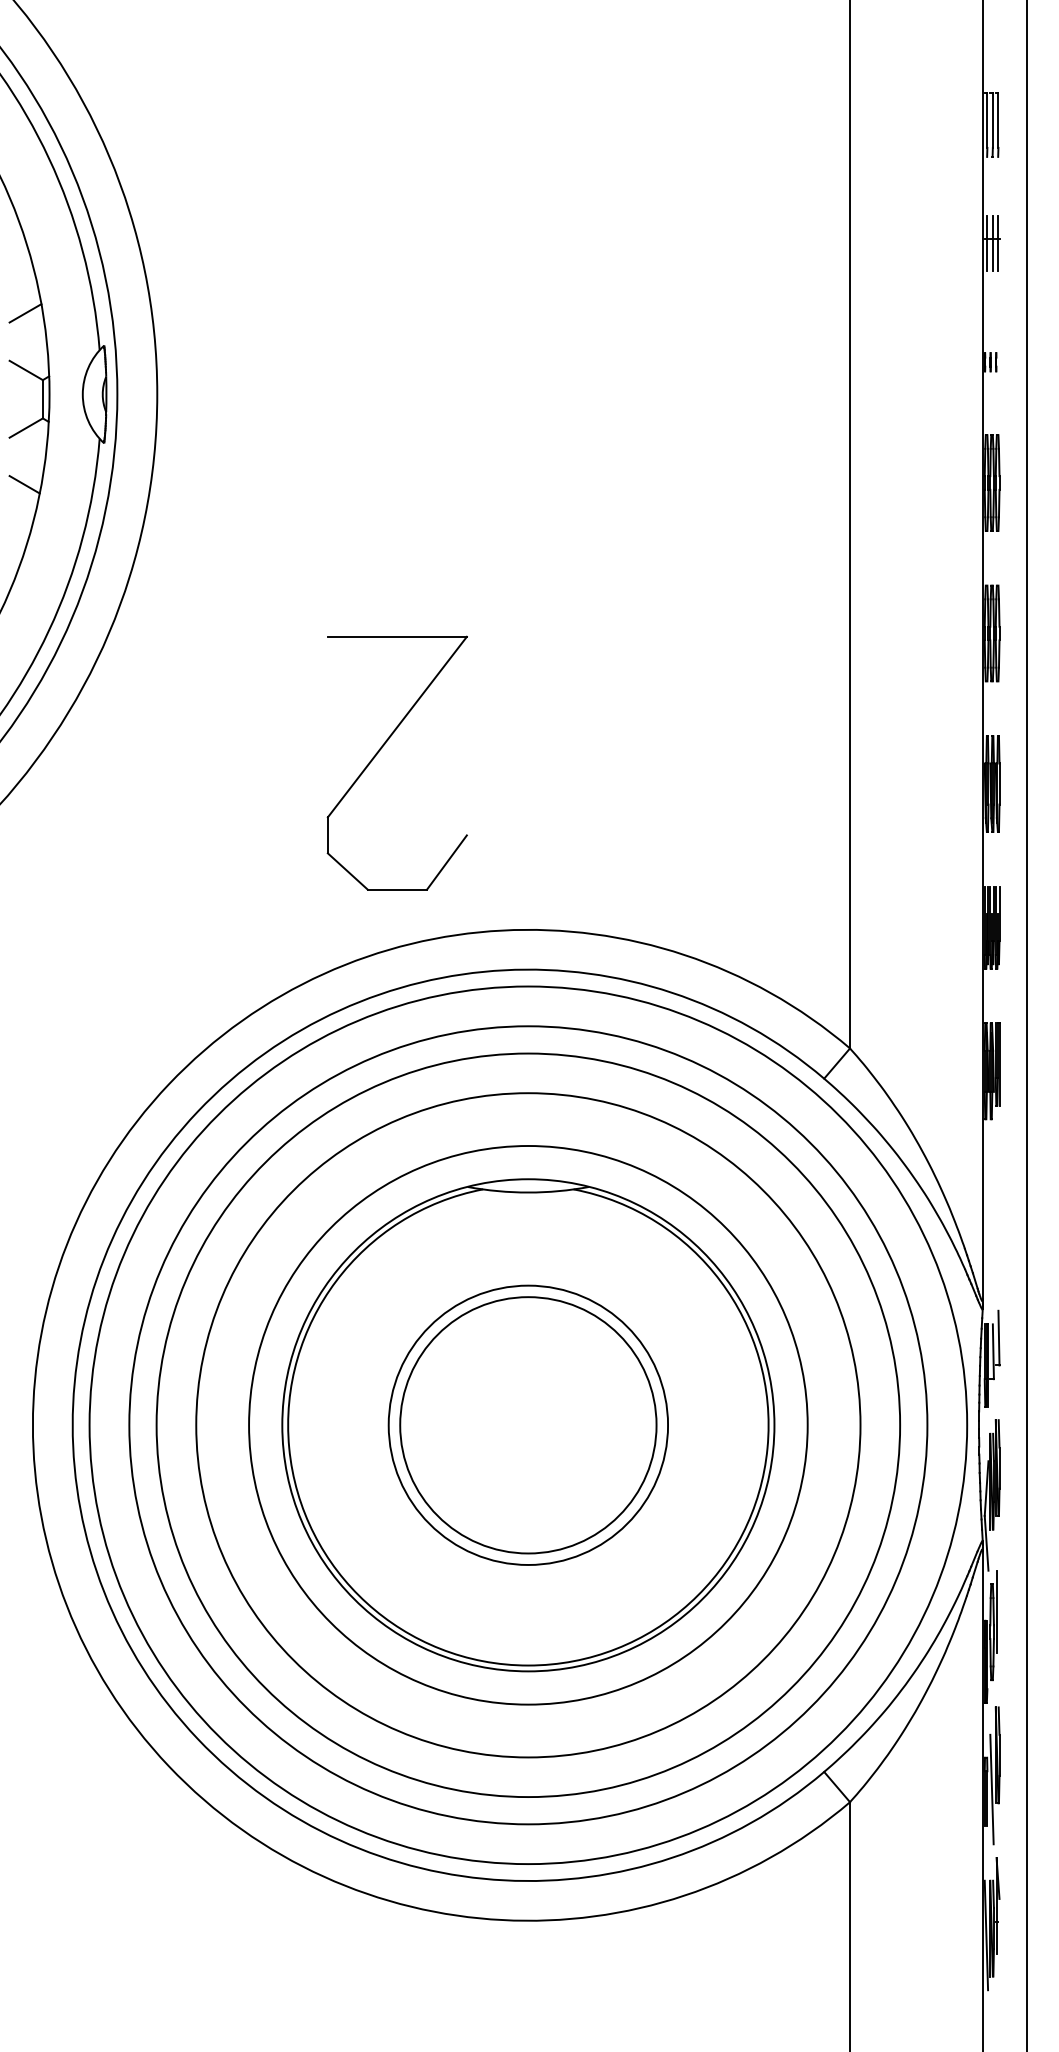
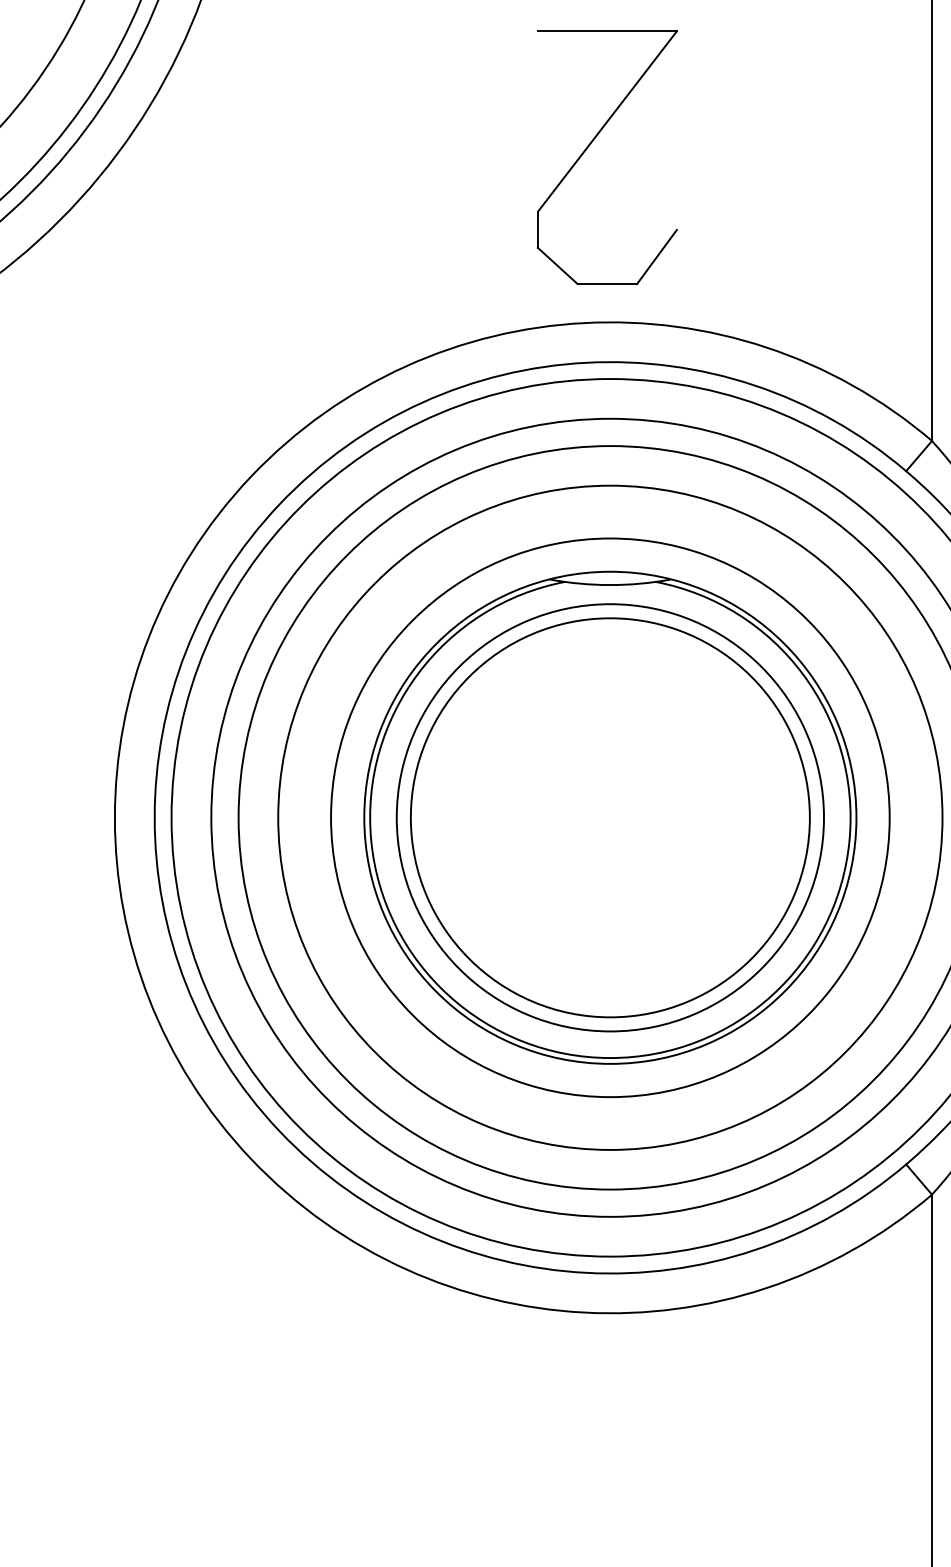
part: (382, 748) -> (592, 143), moved
circle: (527, 1424) -> (609, 817), size x1.43
circle: (528, 1424) -> (610, 817), size x1.67

